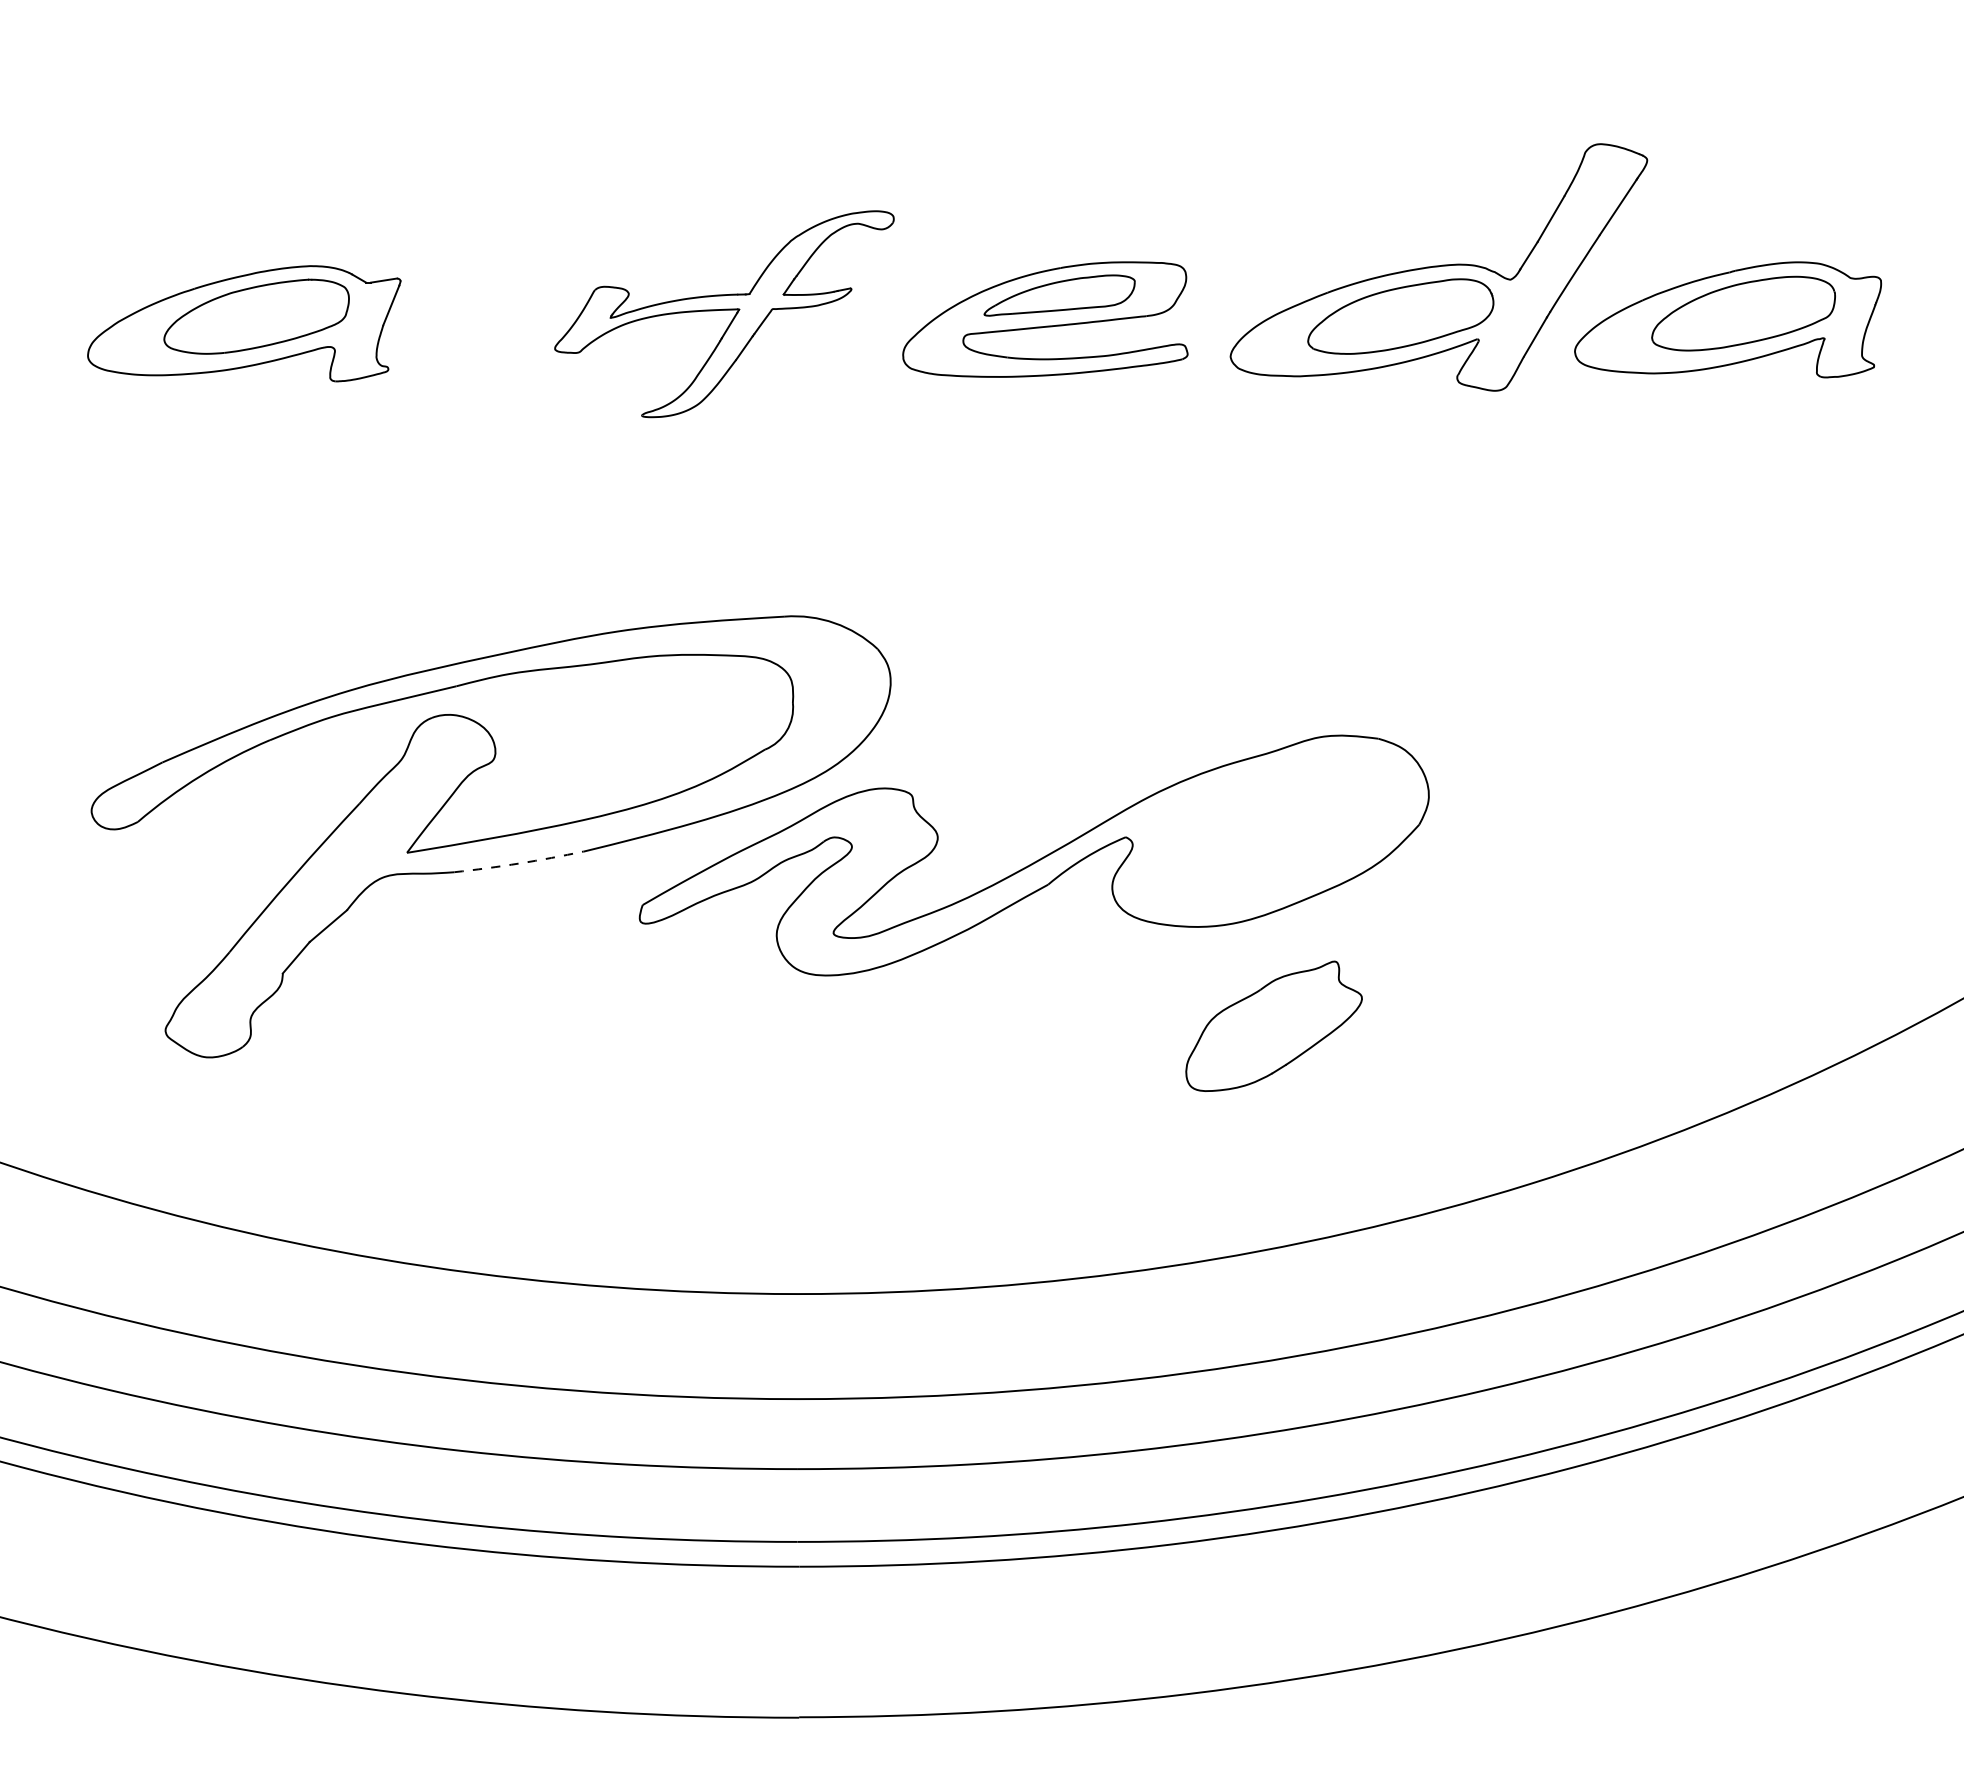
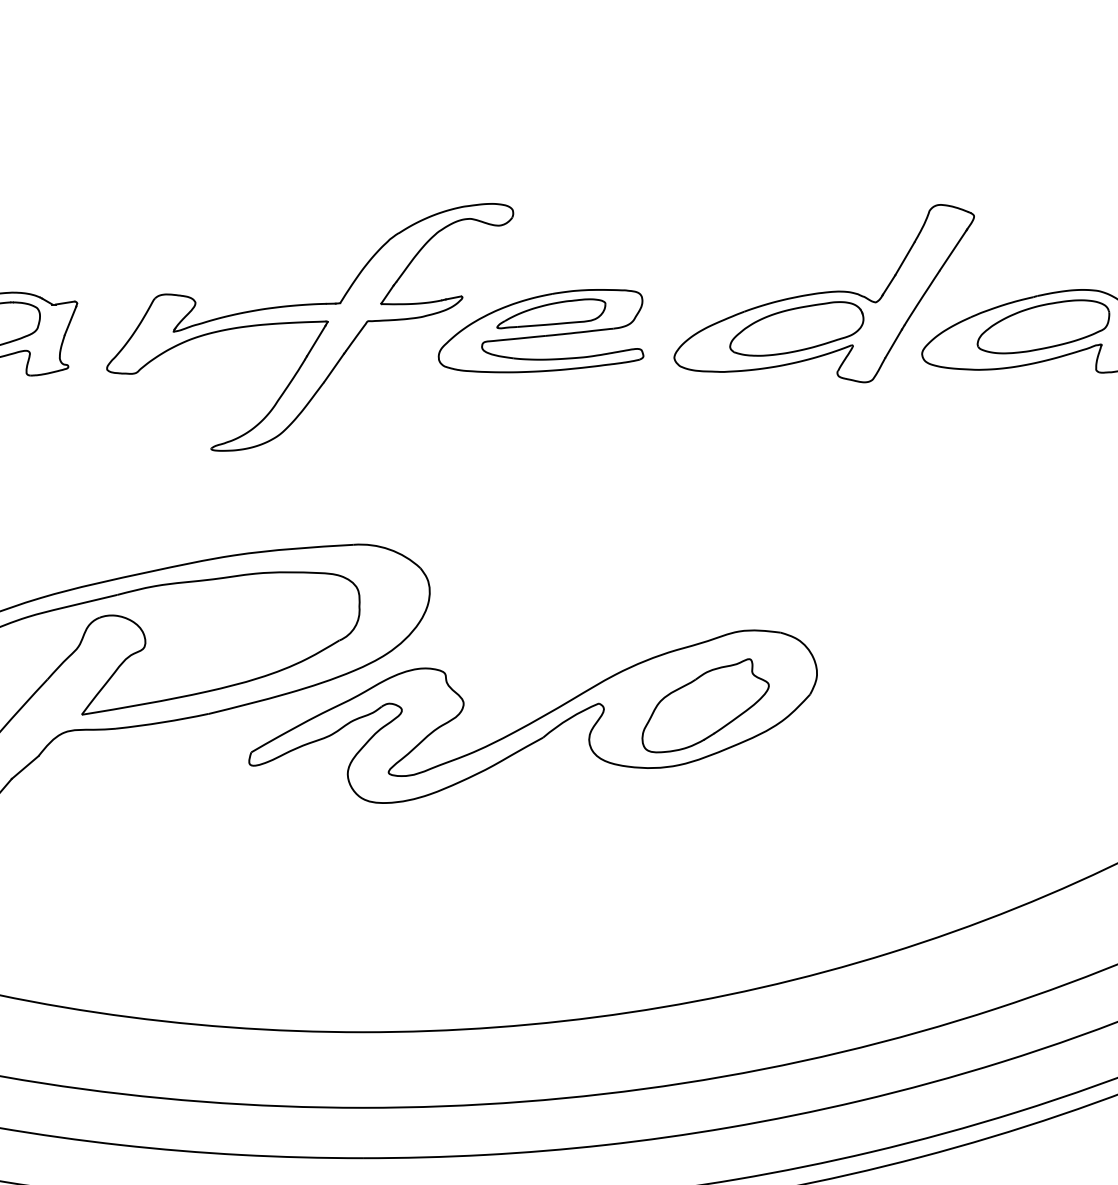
part: (724, 313) -> (310, 326), size x1.67
arc: (519, 863) -> (162, 722), dashed -> solid
part: (1273, 1025) -> (705, 705), moved

